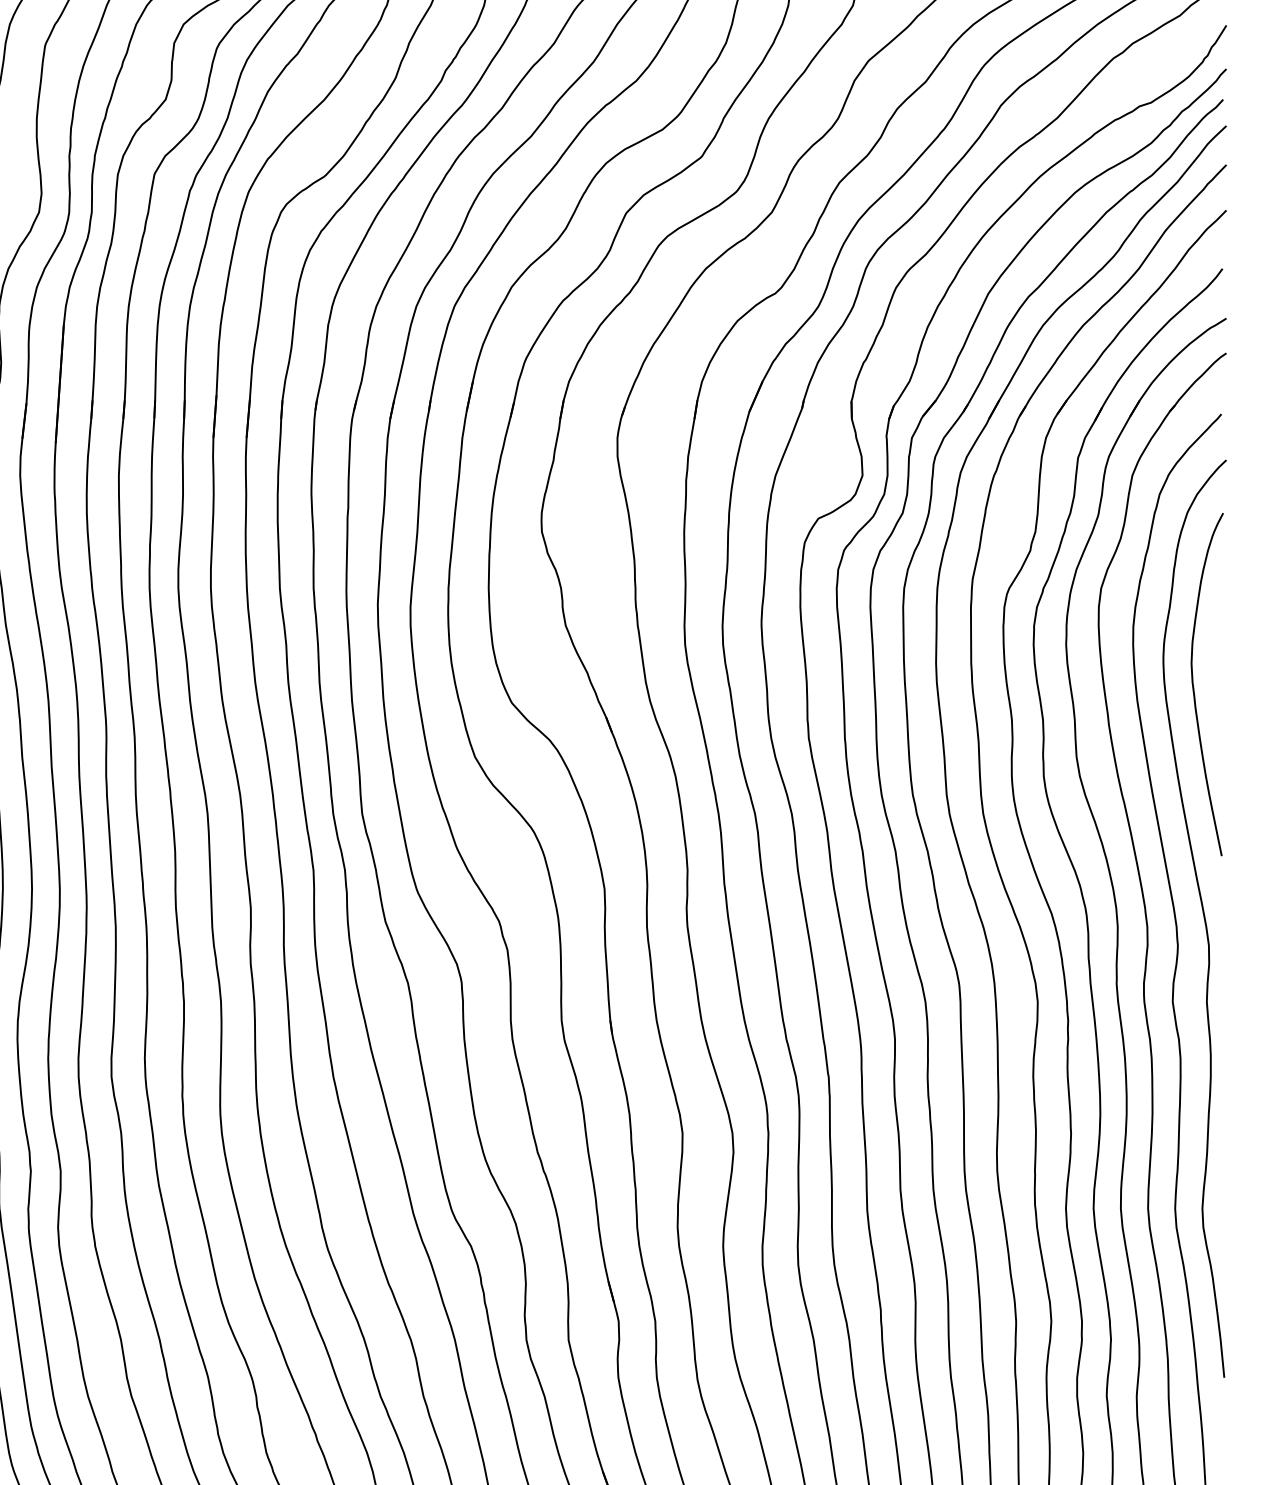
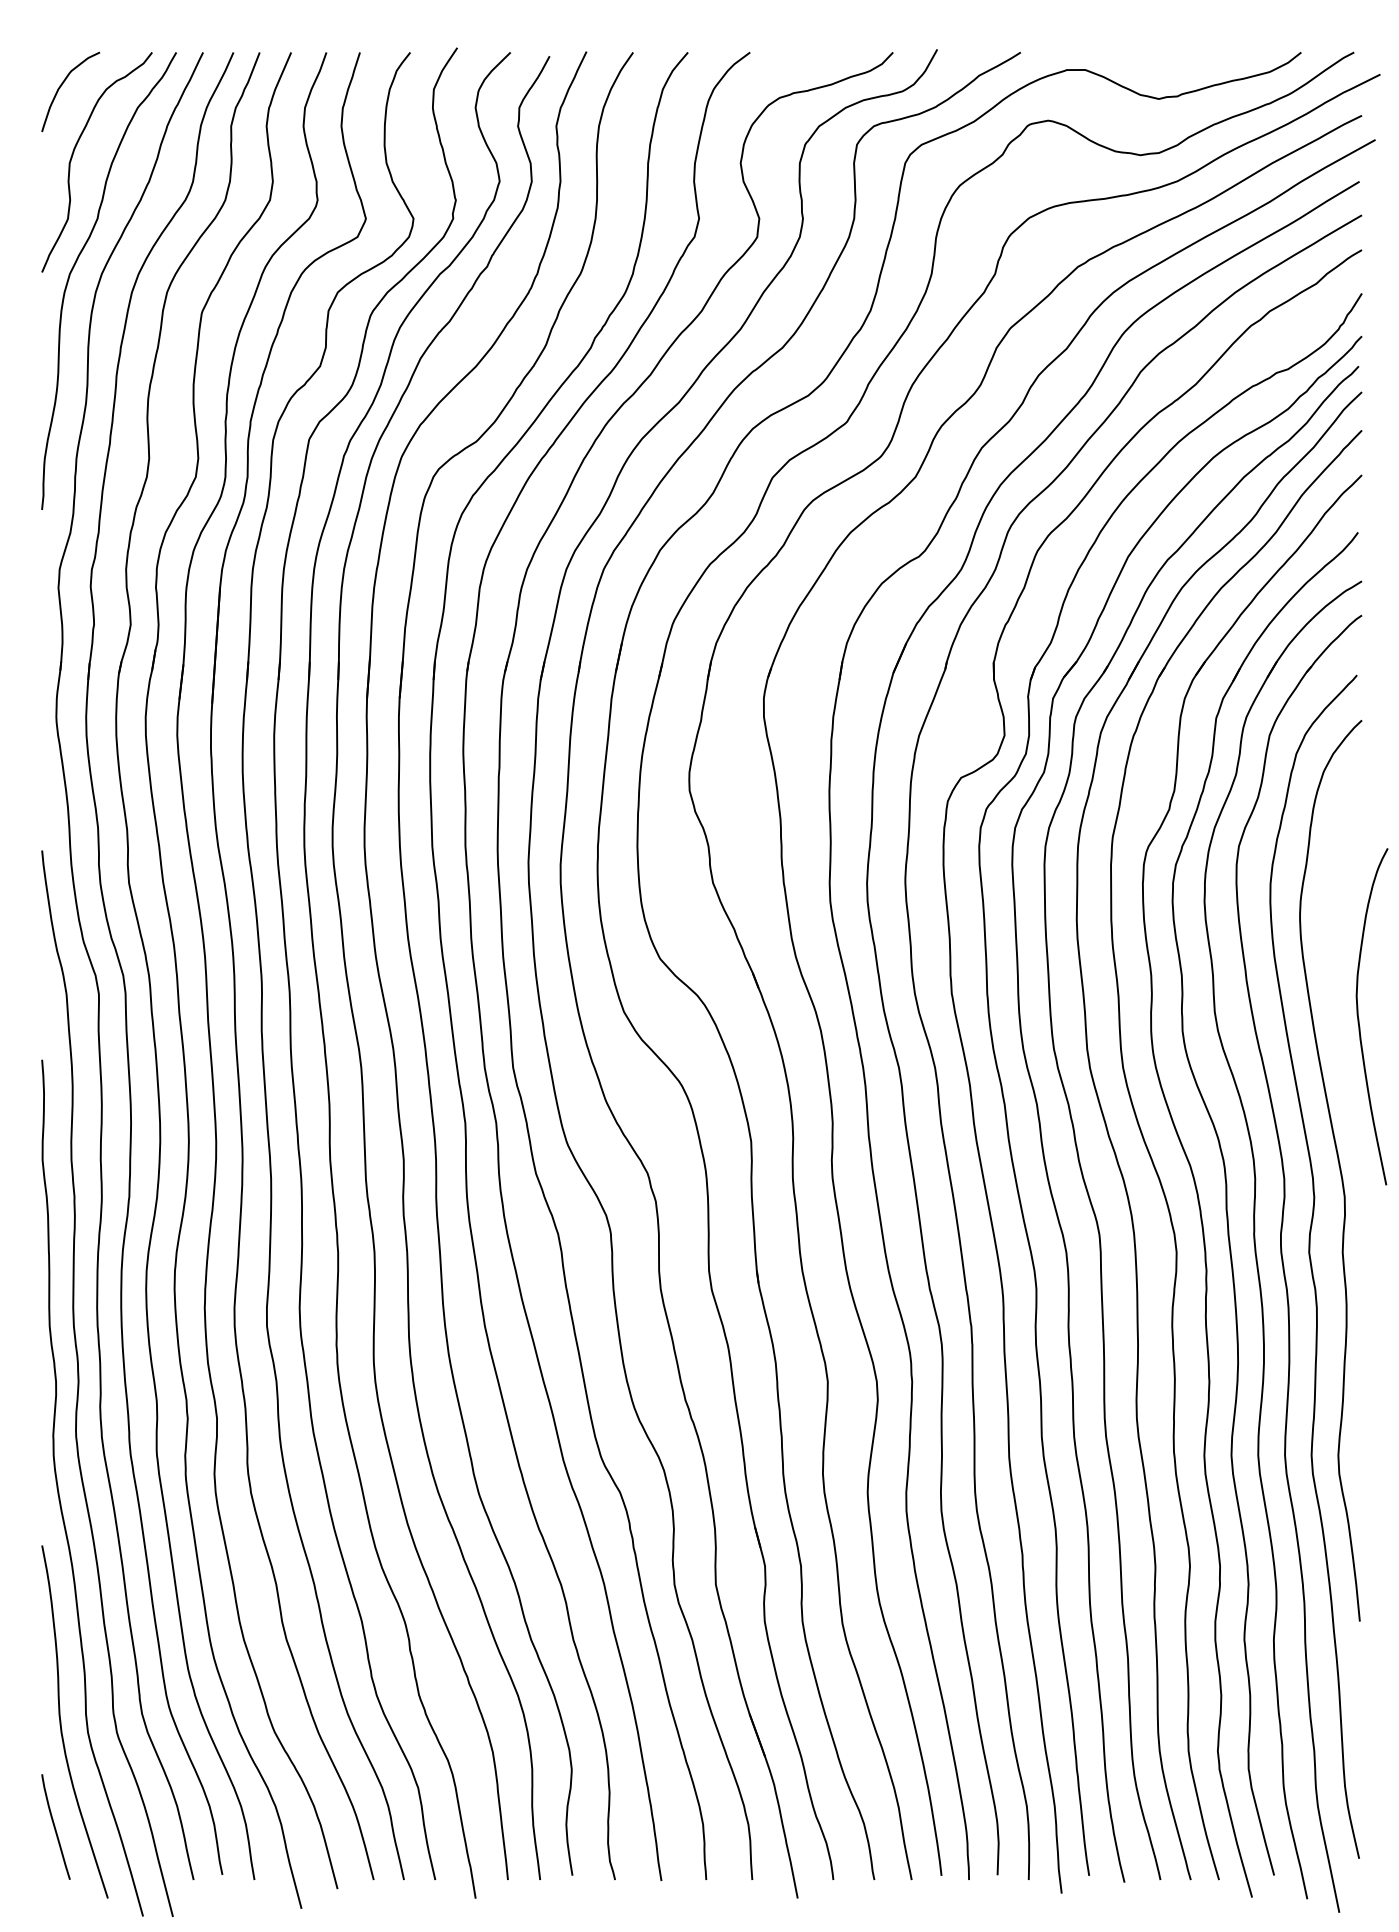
curve: (1194, 686) -> (1359, 1018), moved

